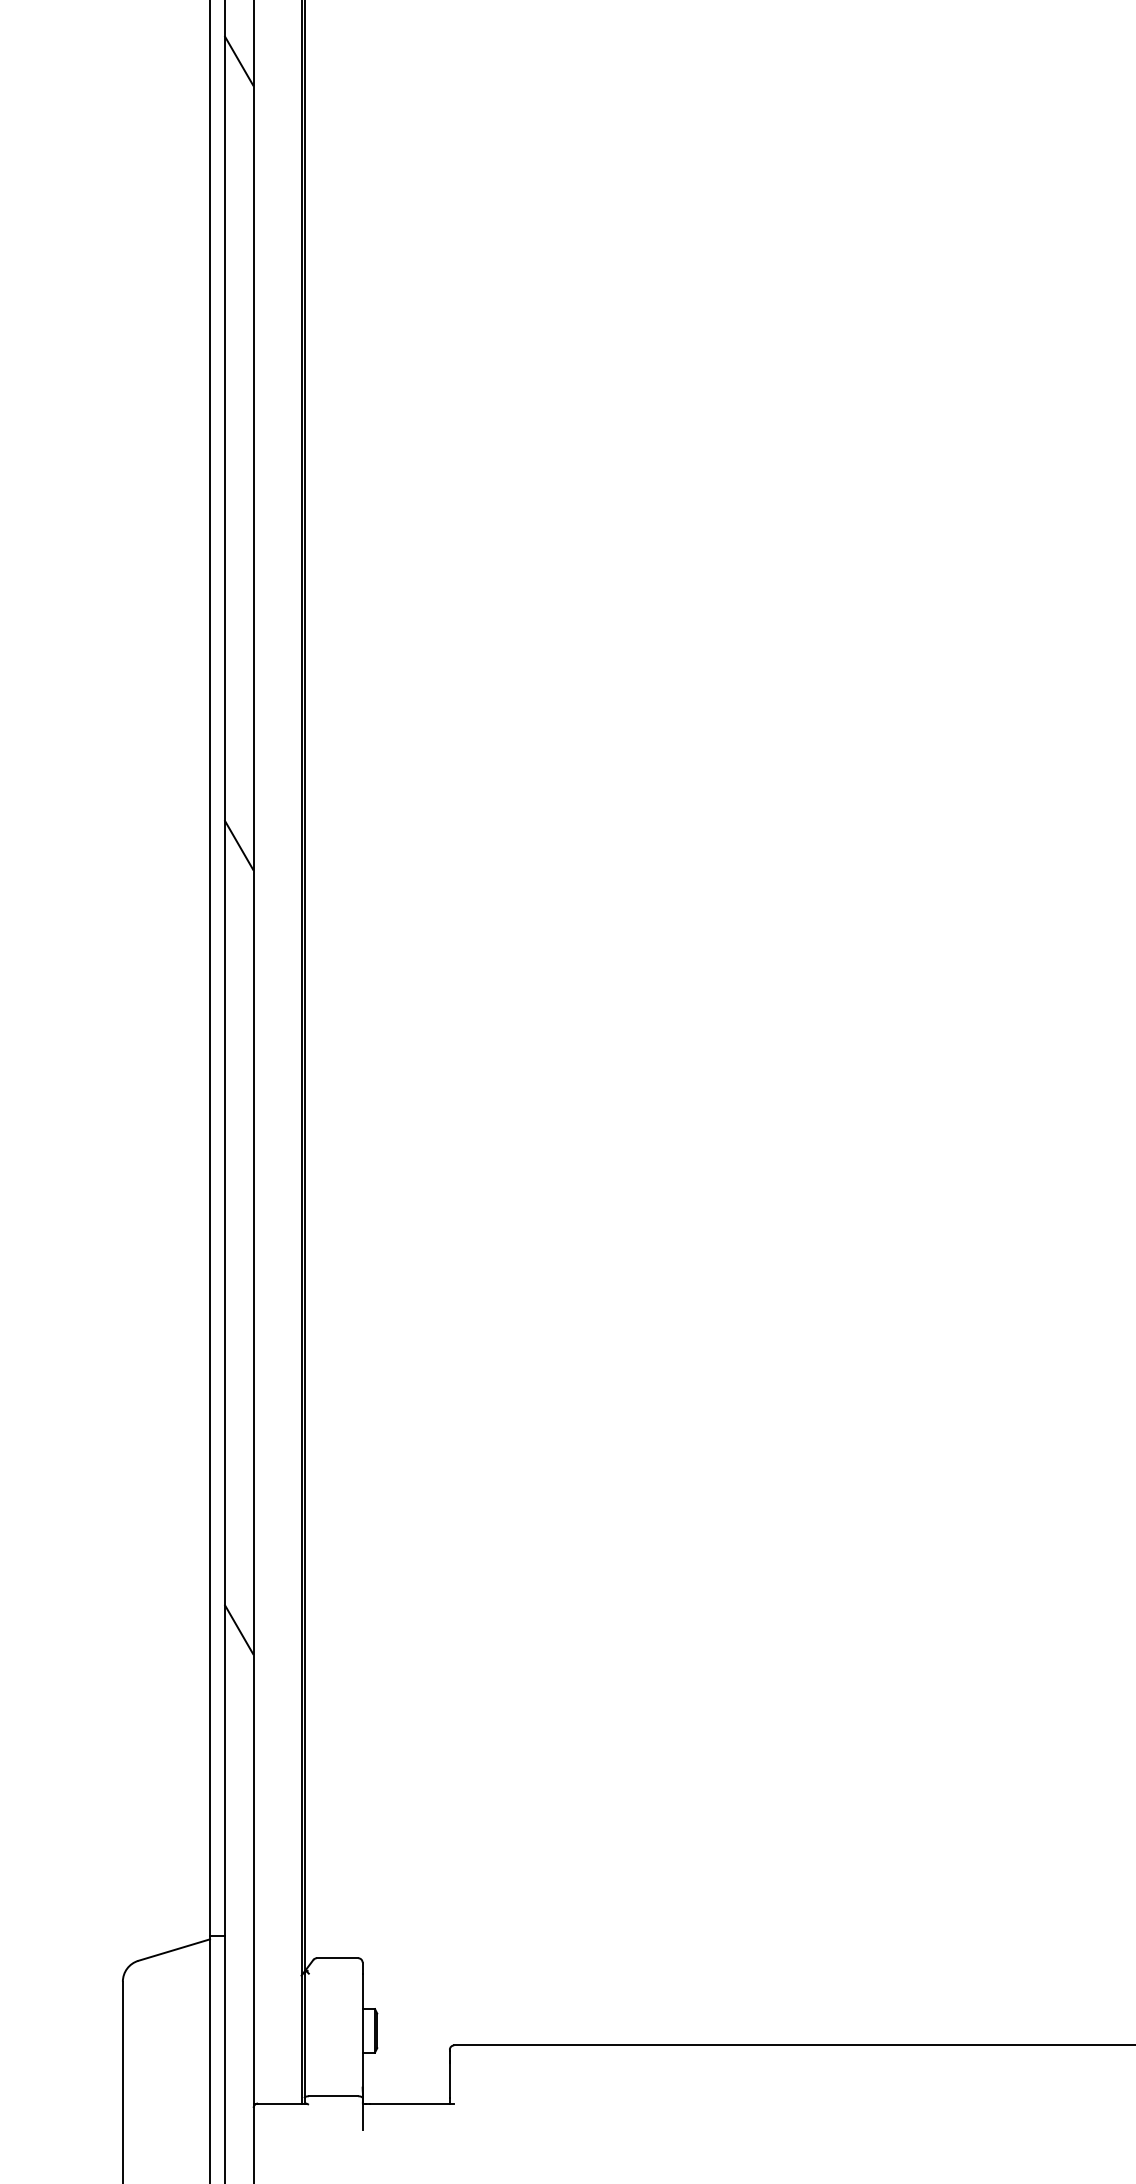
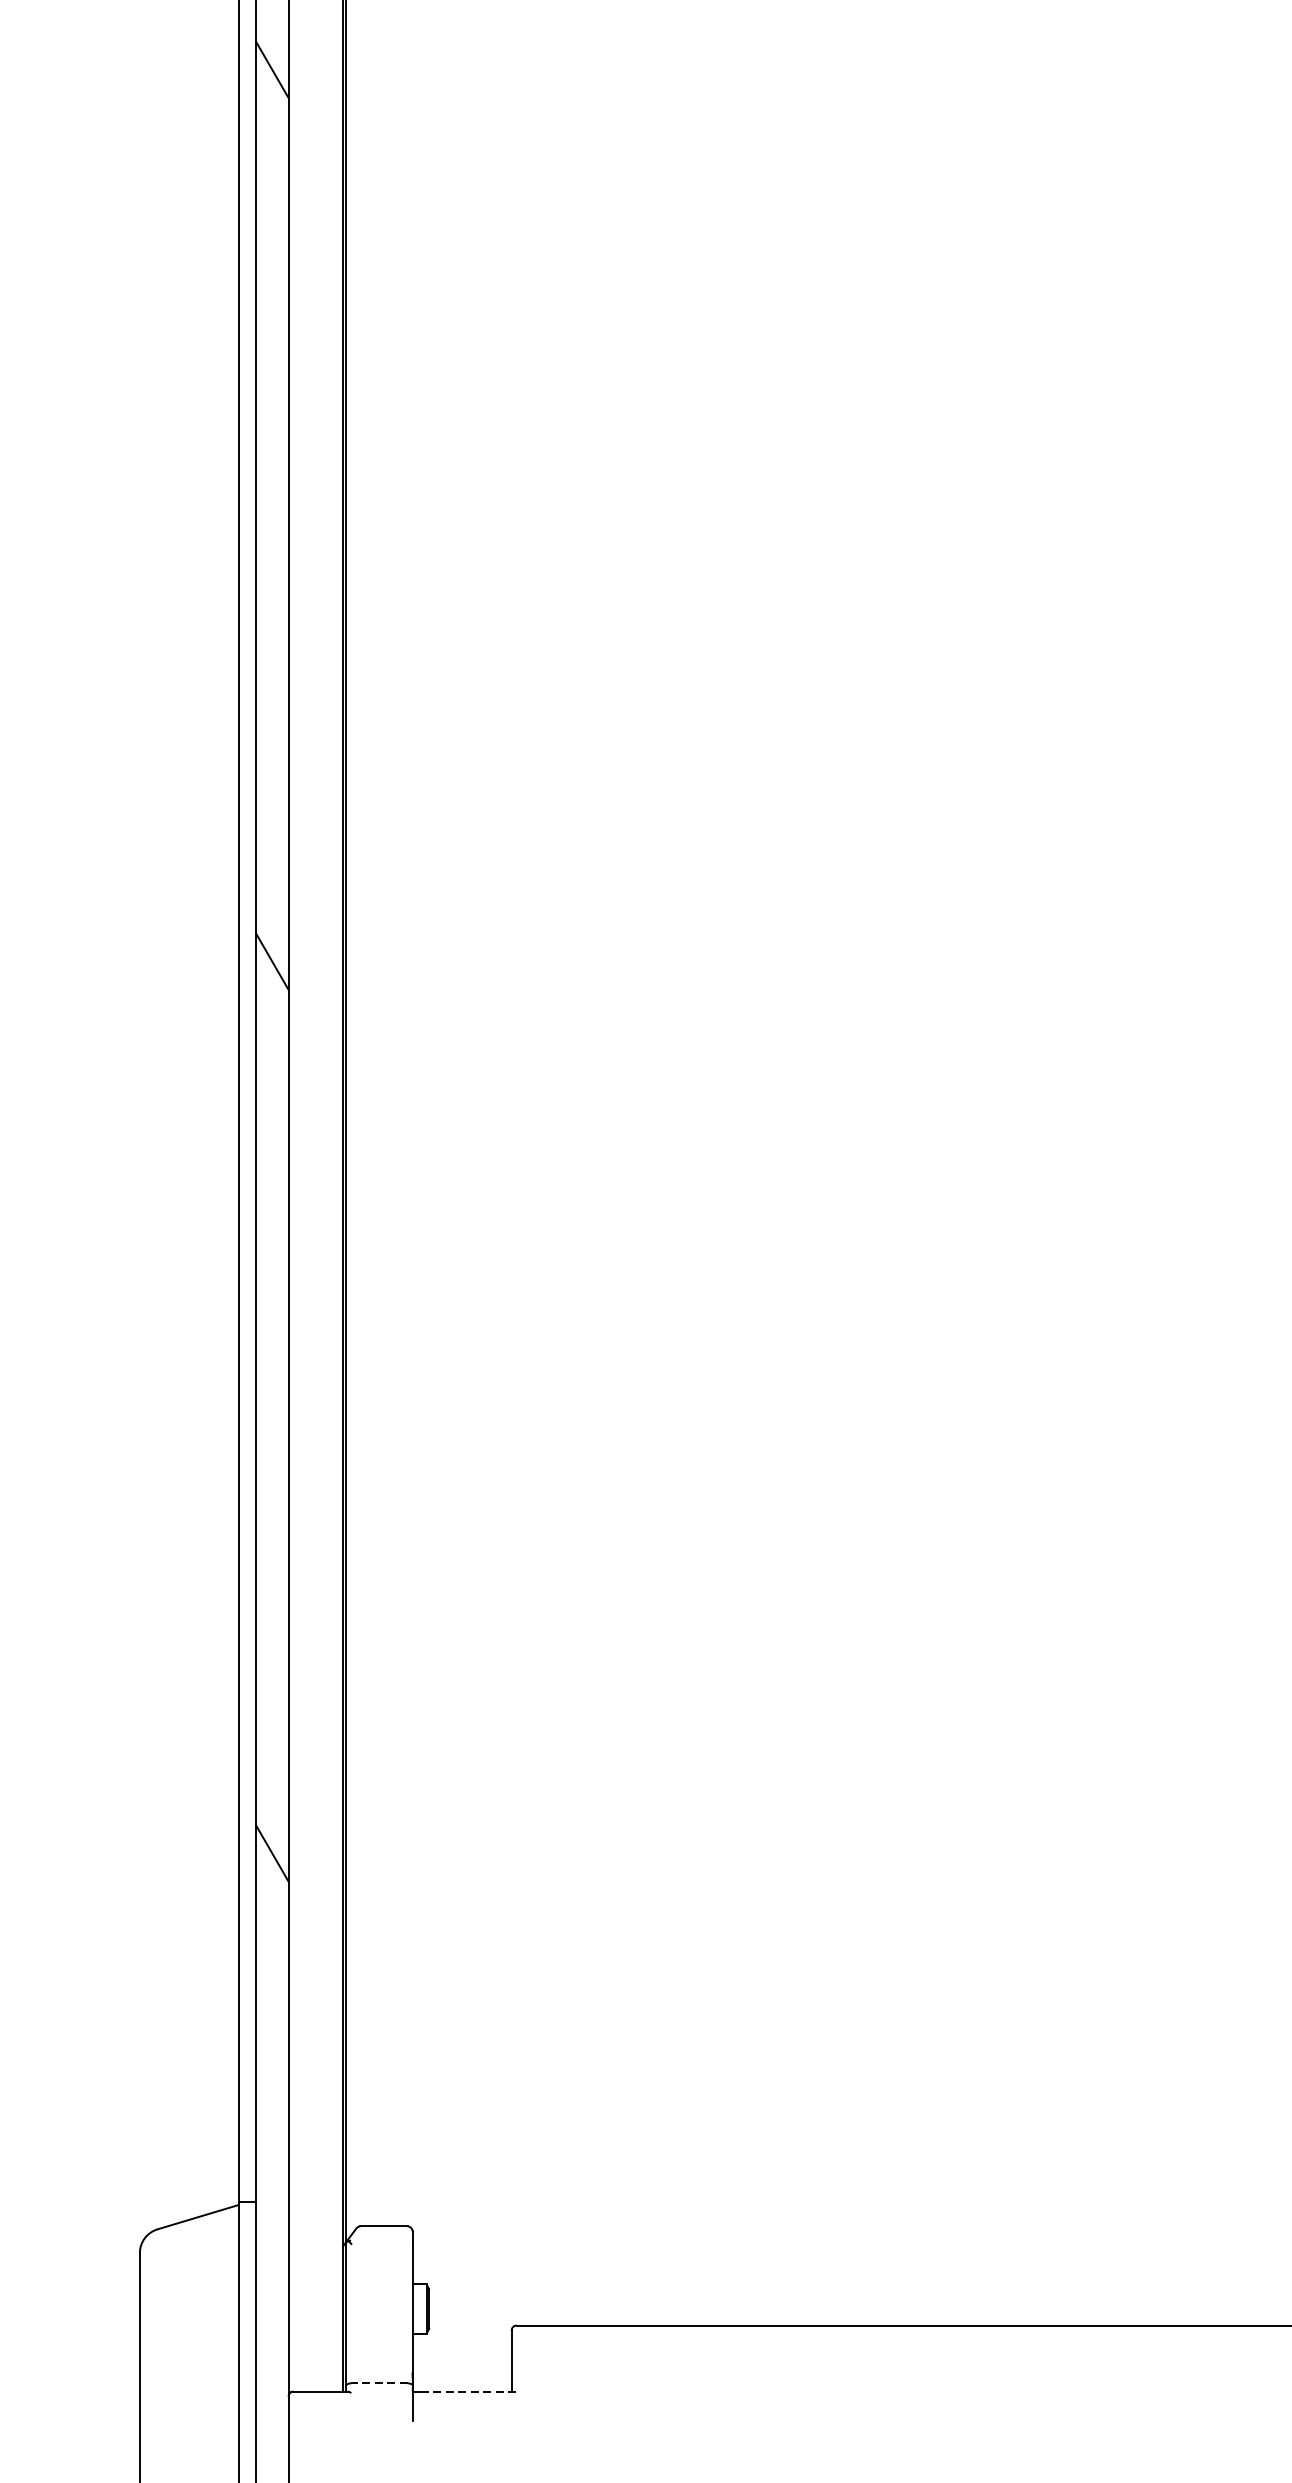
line: (333, 2096) -> (379, 2383), solid -> dashed
line: (412, 2103) -> (469, 2391), solid -> dashed

